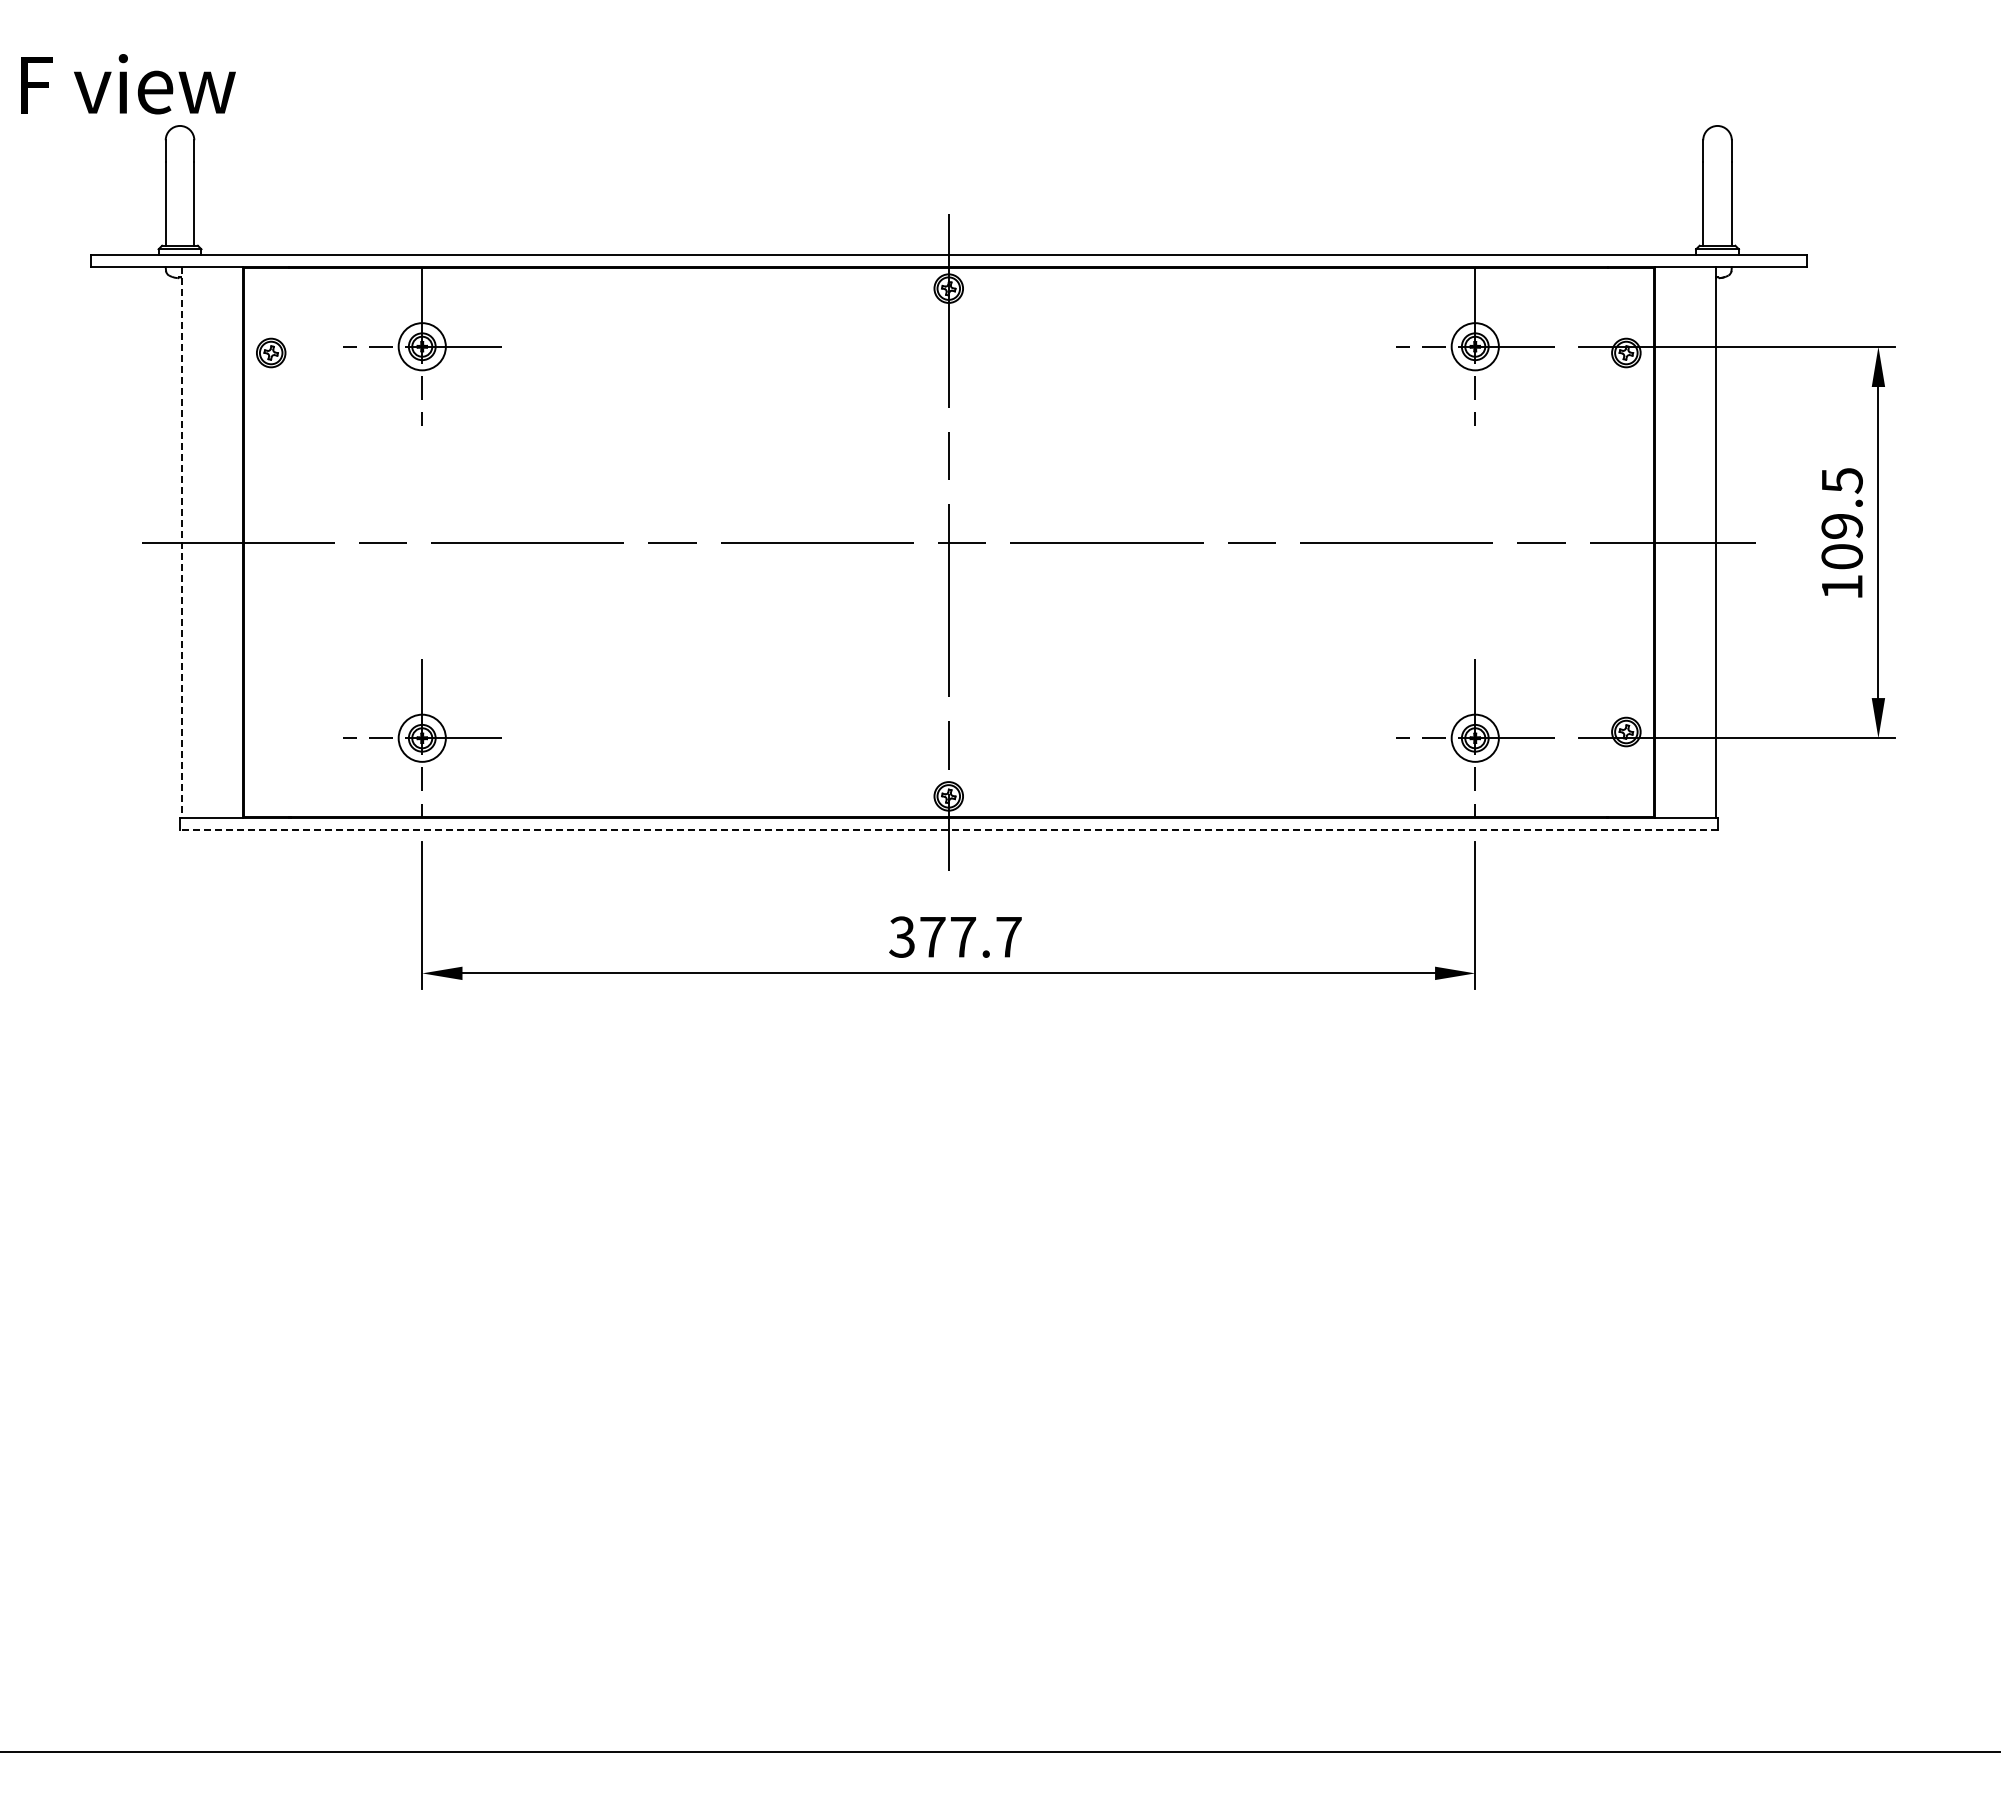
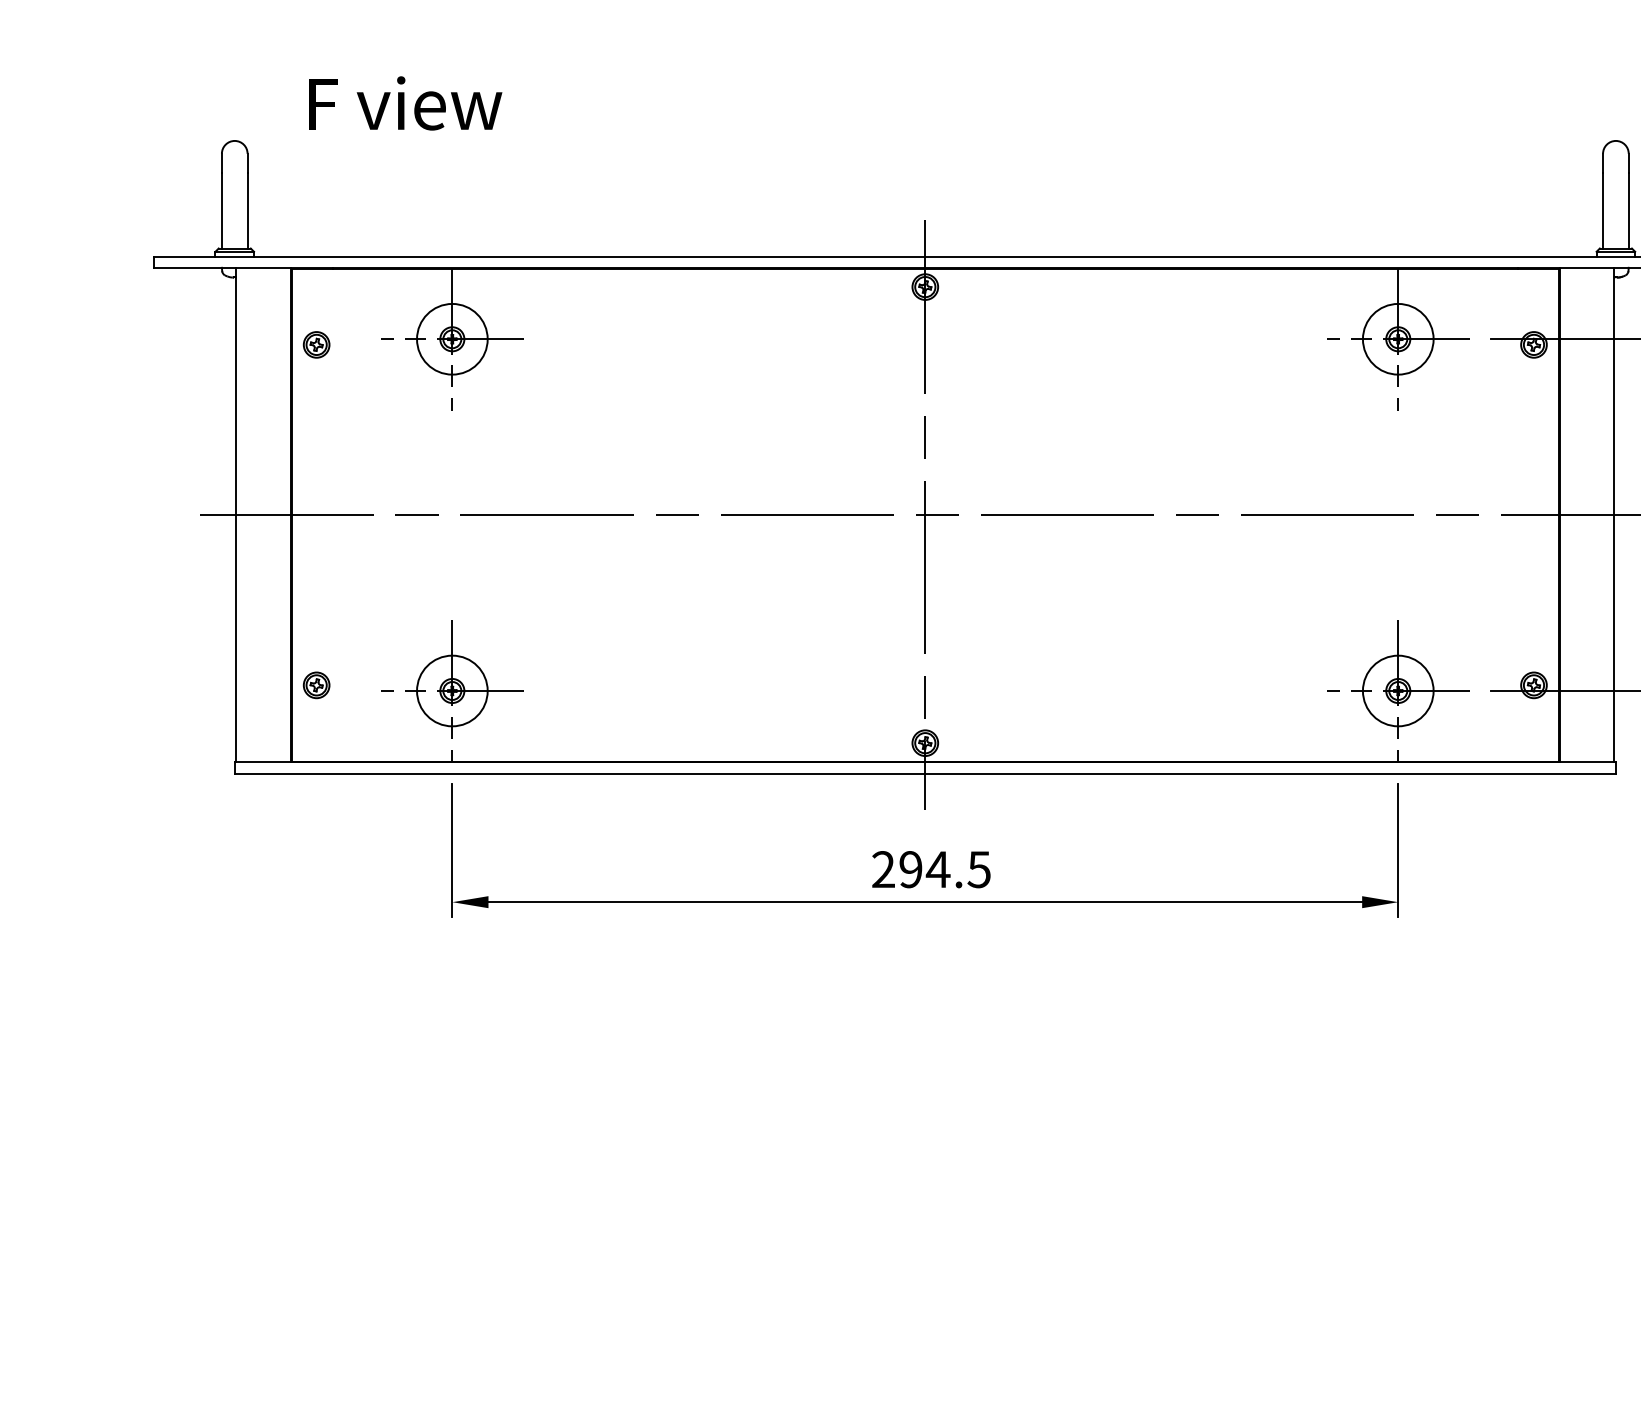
text: (128, 84) -> (405, 103), moved
circle: (421, 346) -> (451, 339), size x1.67
circle: (1474, 346) -> (1397, 339), size x1.67
line: (181, 543) -> (236, 516), dashed -> solid
part: (271, 731) -> (316, 684), added
circle: (421, 737) -> (451, 690), size x1.67
circle: (1474, 737) -> (1397, 690), size x1.67
line: (948, 830) -> (925, 773), dashed -> solid
text: (955, 936) -> (931, 869), 377.7 -> 294.5

